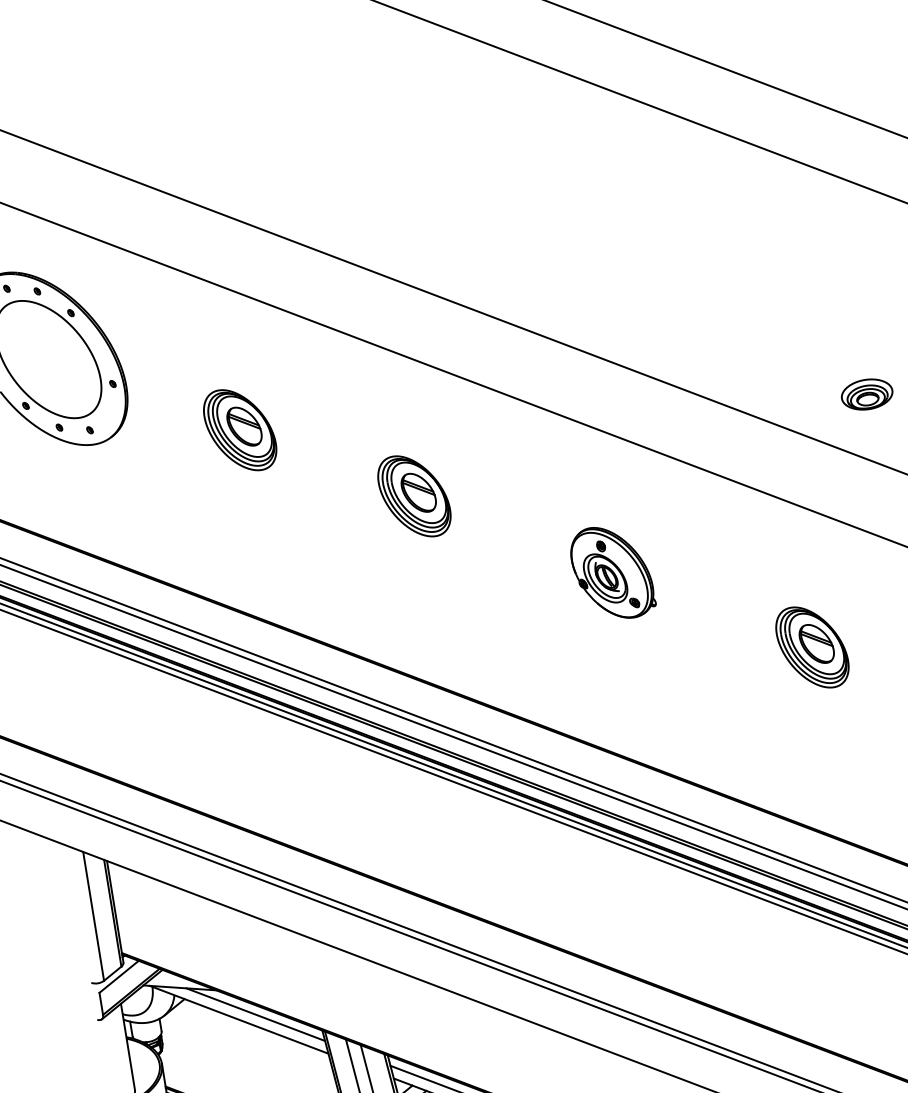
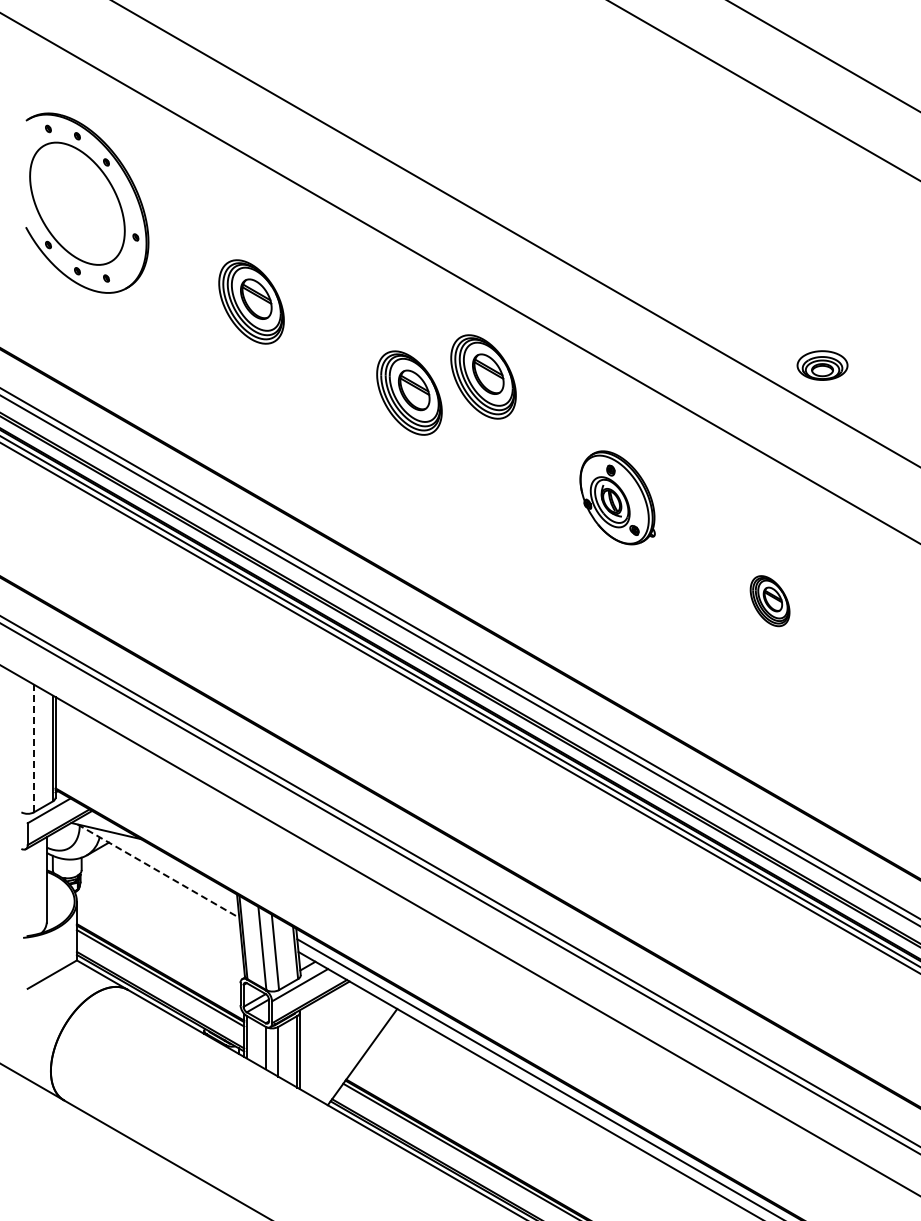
part: (867, 394) -> (822, 365), moved
part: (486, 467) -> (483, 376), added
part: (612, 572) -> (617, 497), moved
part: (811, 646) -> (769, 600), size x0.6
line: (94, 916) -> (34, 748), solid -> dashed
line: (256, 1014) -> (175, 868), removed
line: (239, 1020) -> (158, 871), solid -> dashed

